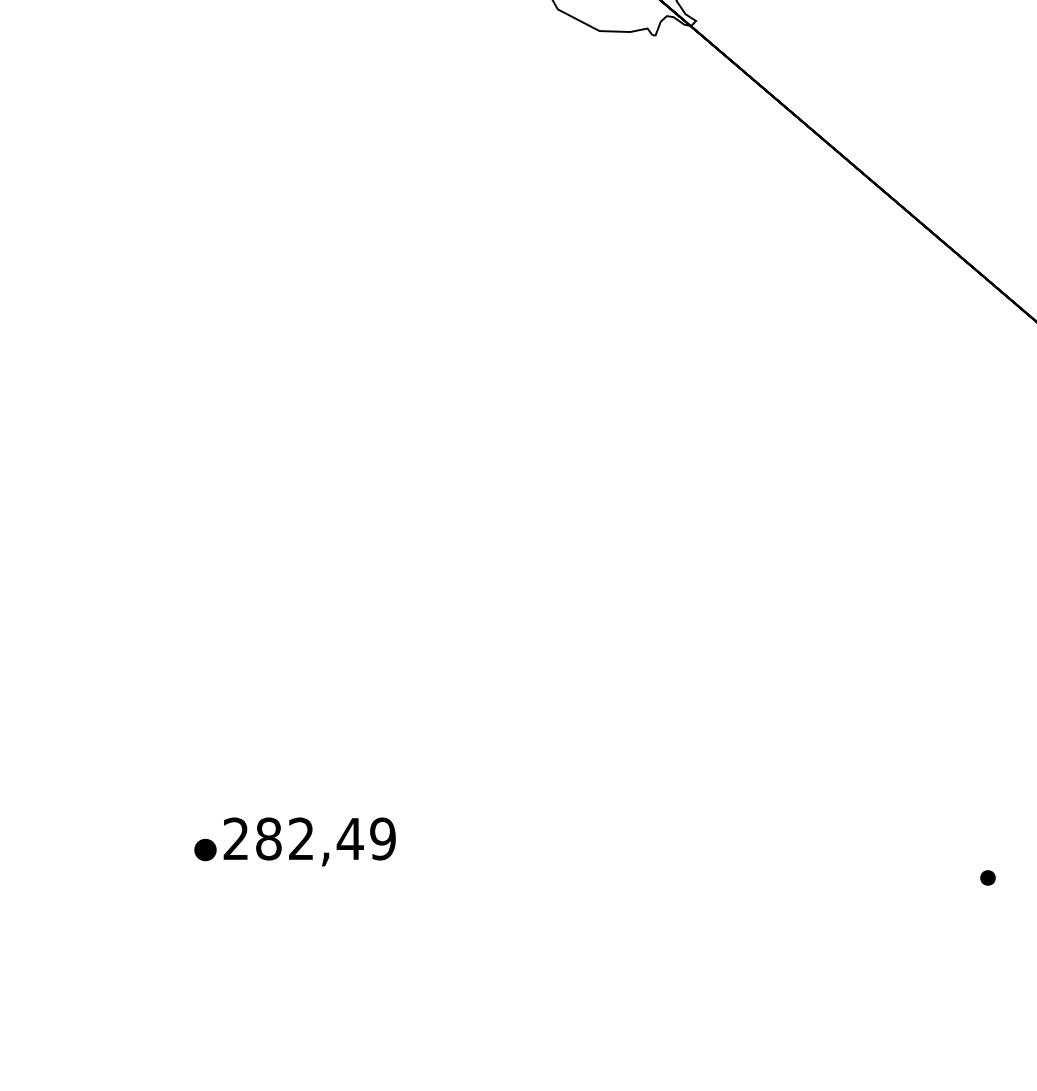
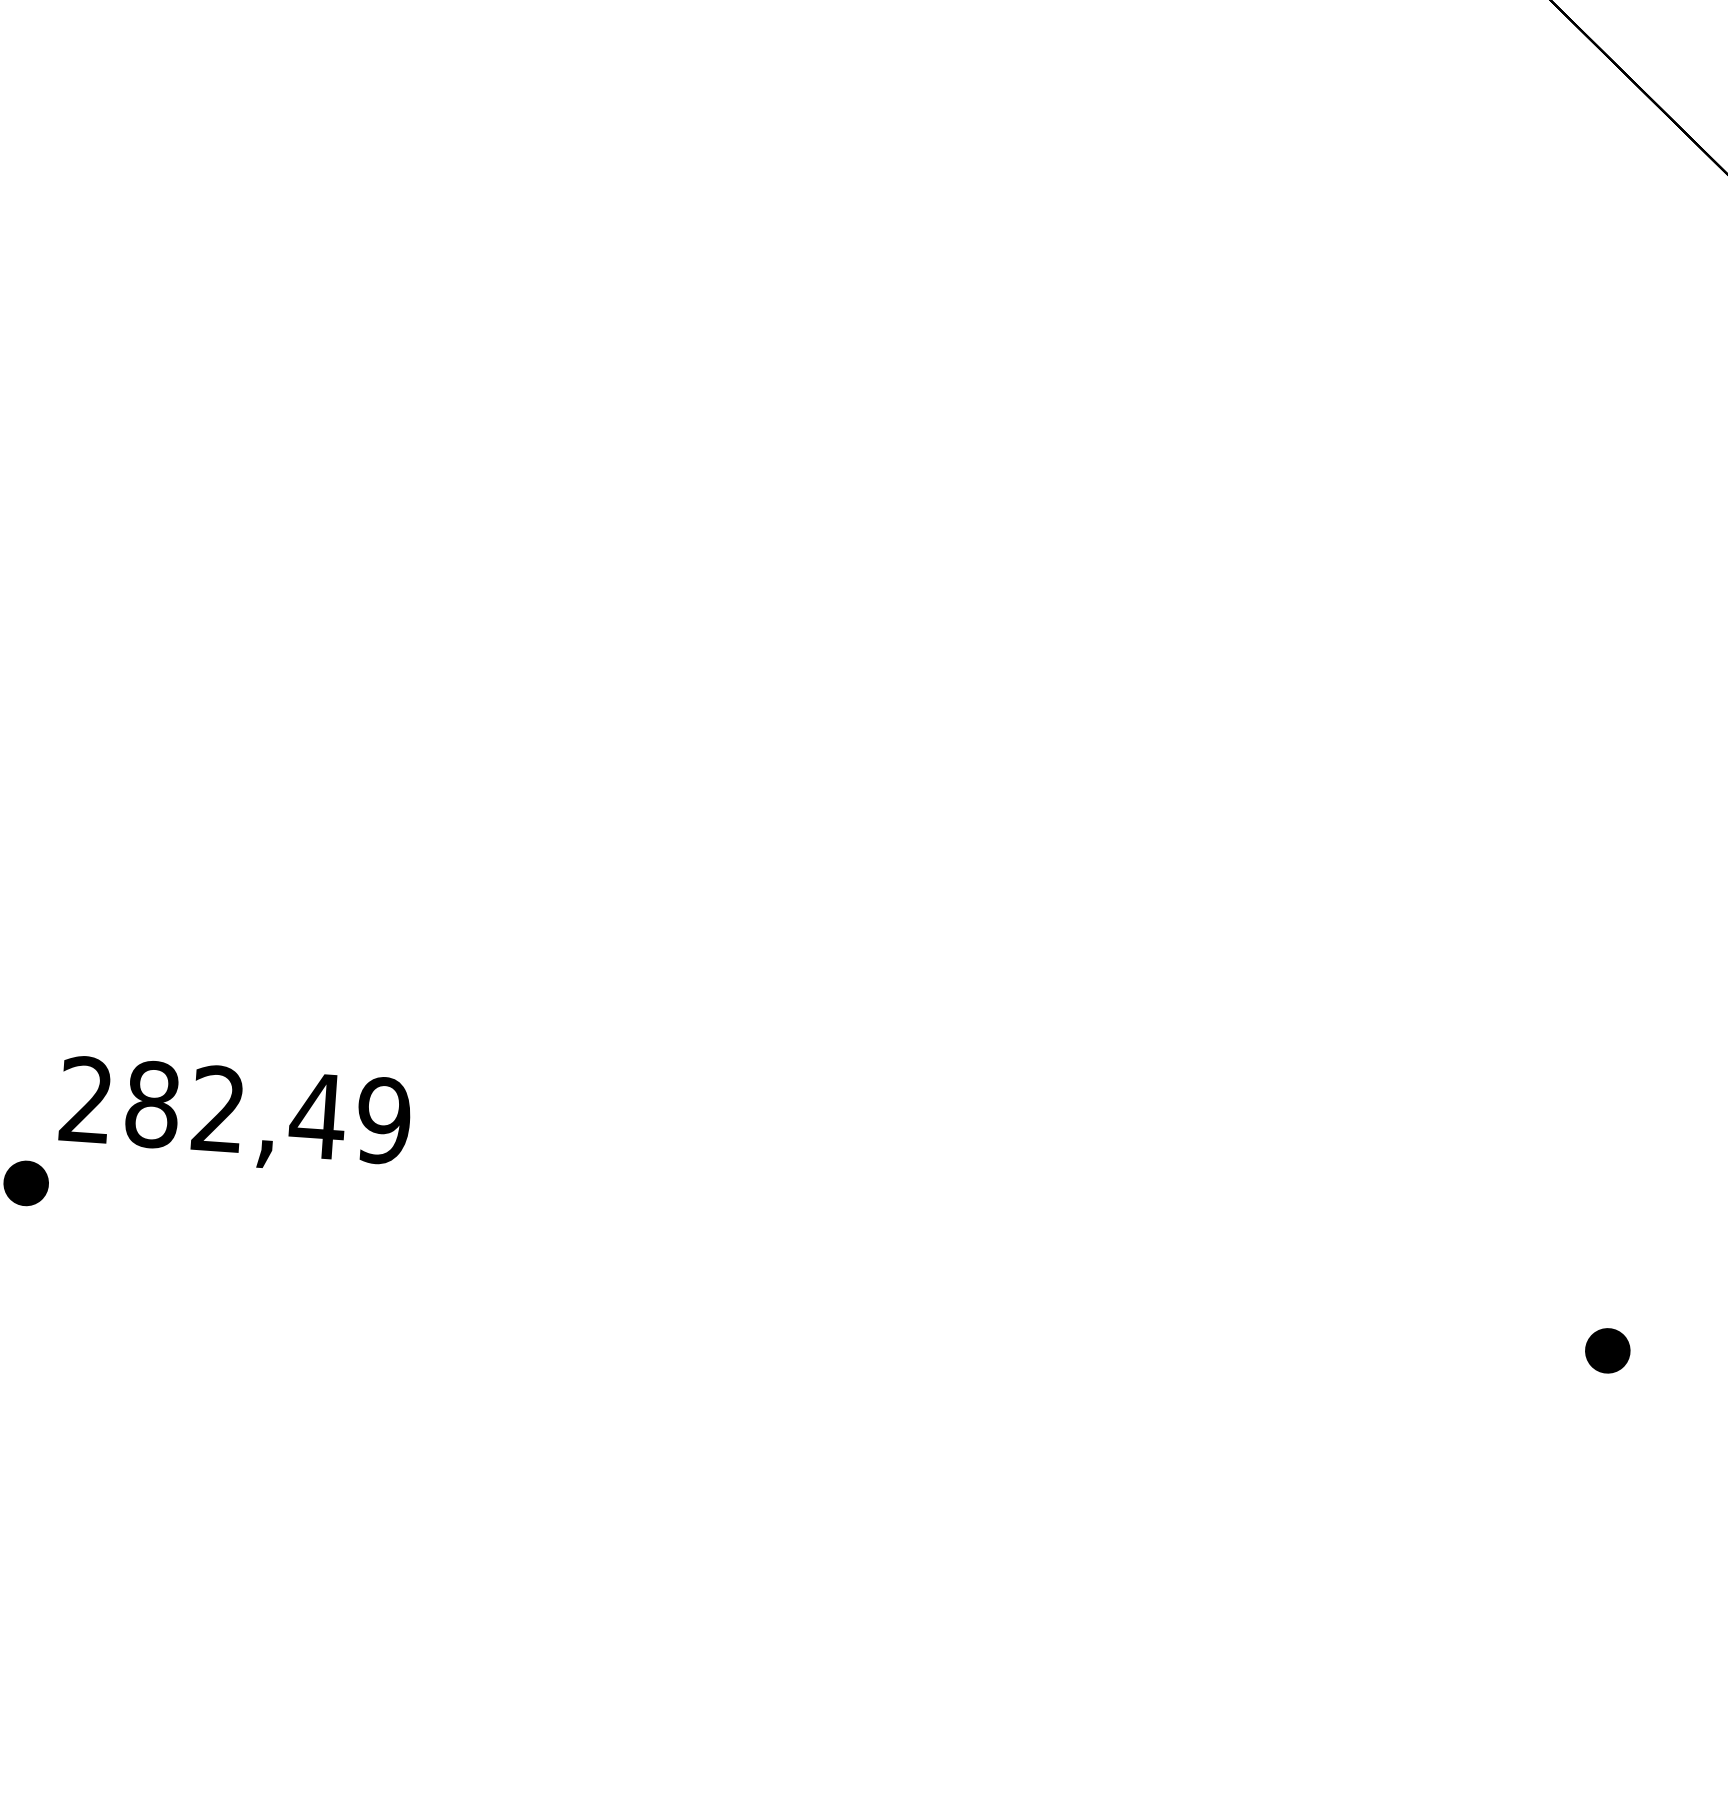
text: (309, 841) -> (234, 1115), moved
part: (987, 877) -> (1606, 1349), size x1.43

